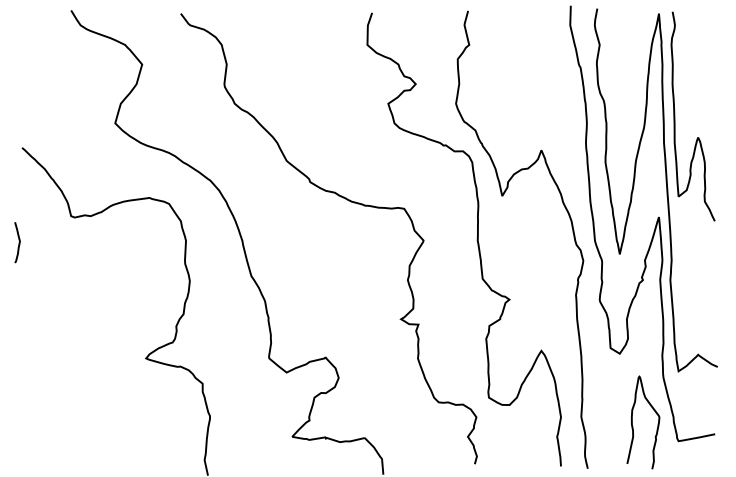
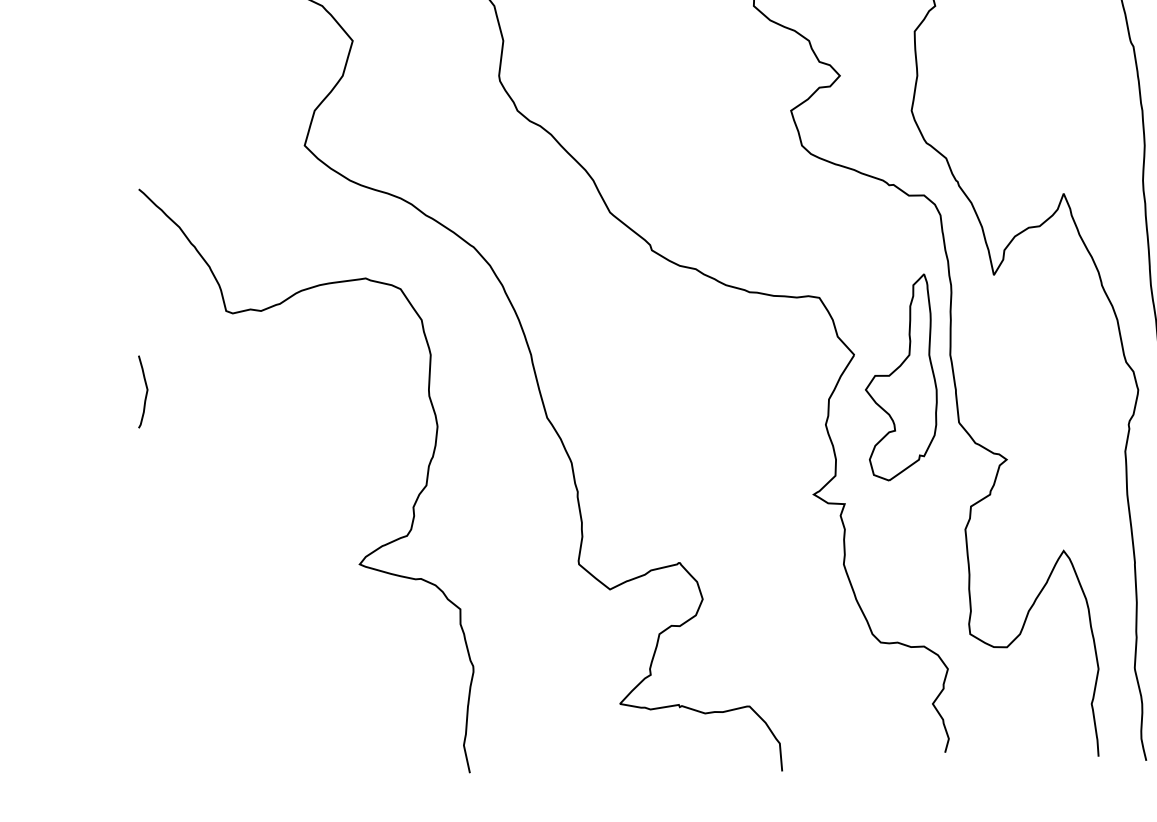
curve: (18, 242) -> (144, 391), moved
part: (450, 253) -> (901, 377), added

